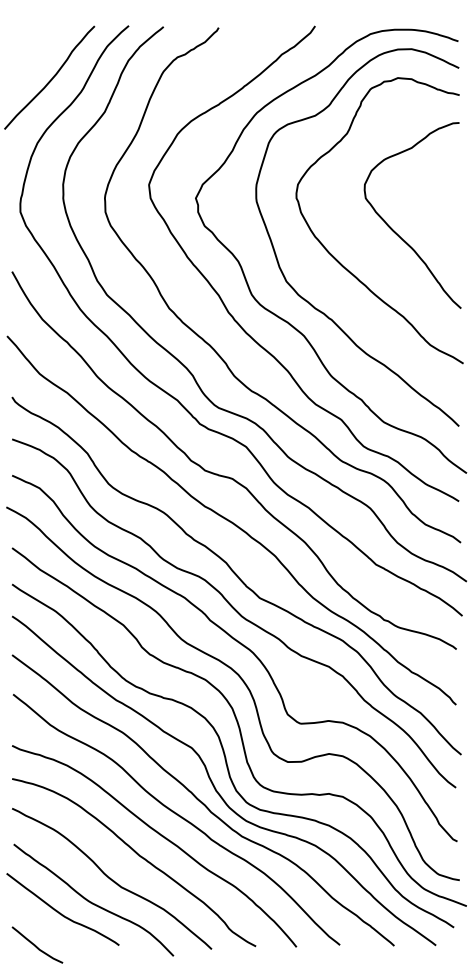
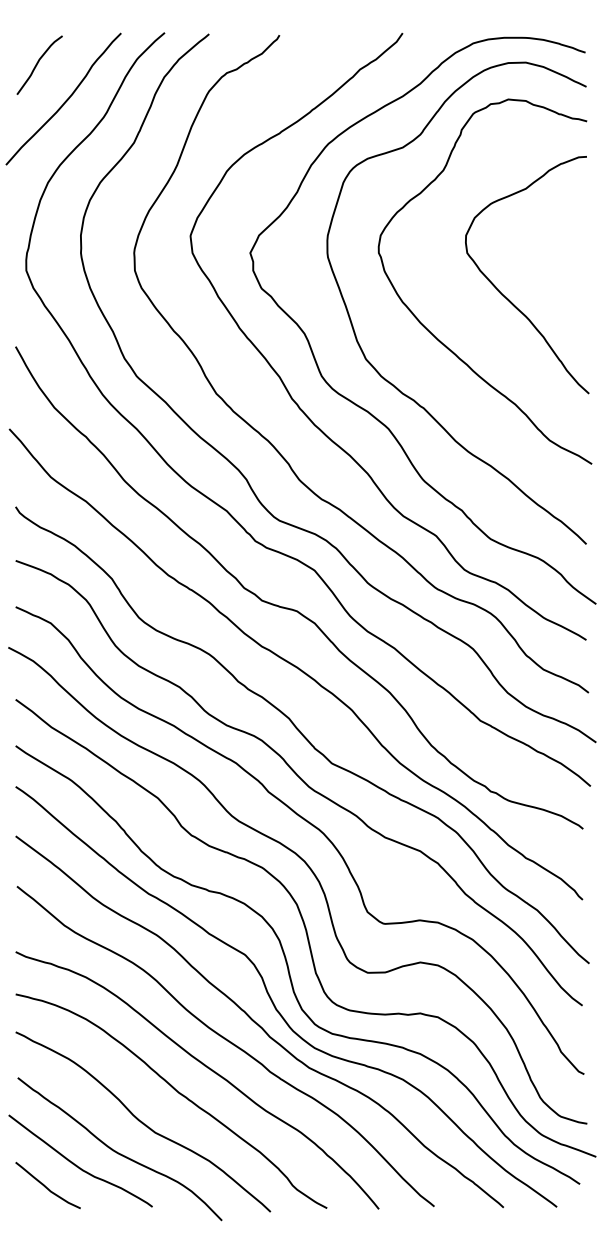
curve: (29, 49) -> (38, 63), added
curve: (36, 945) -> (46, 1186), moved

